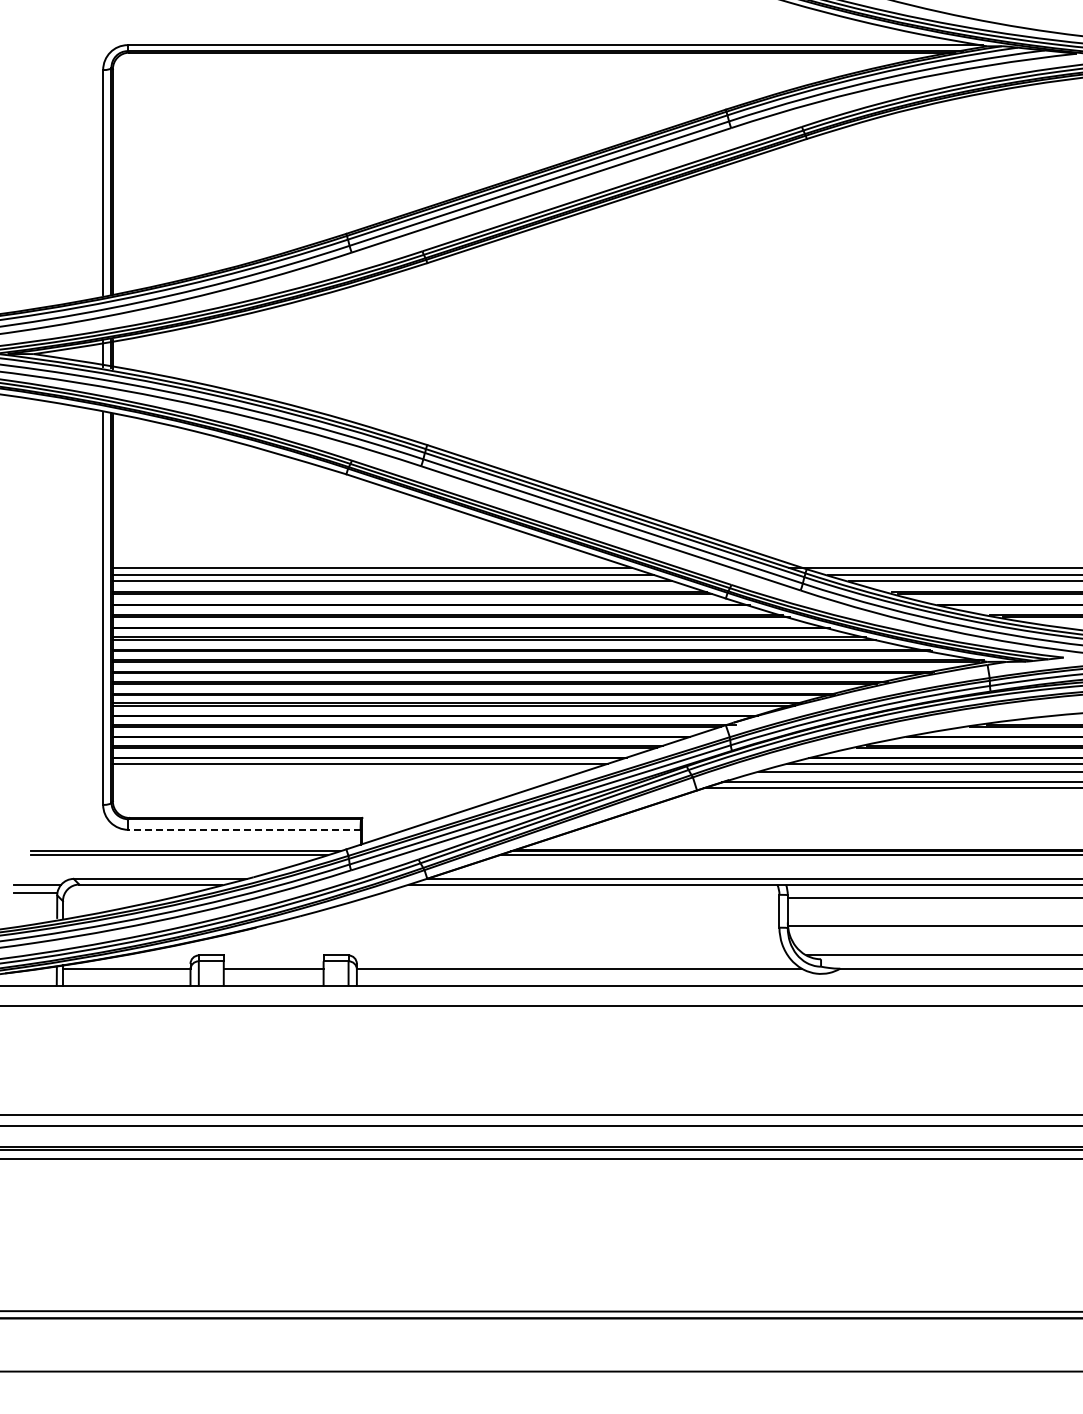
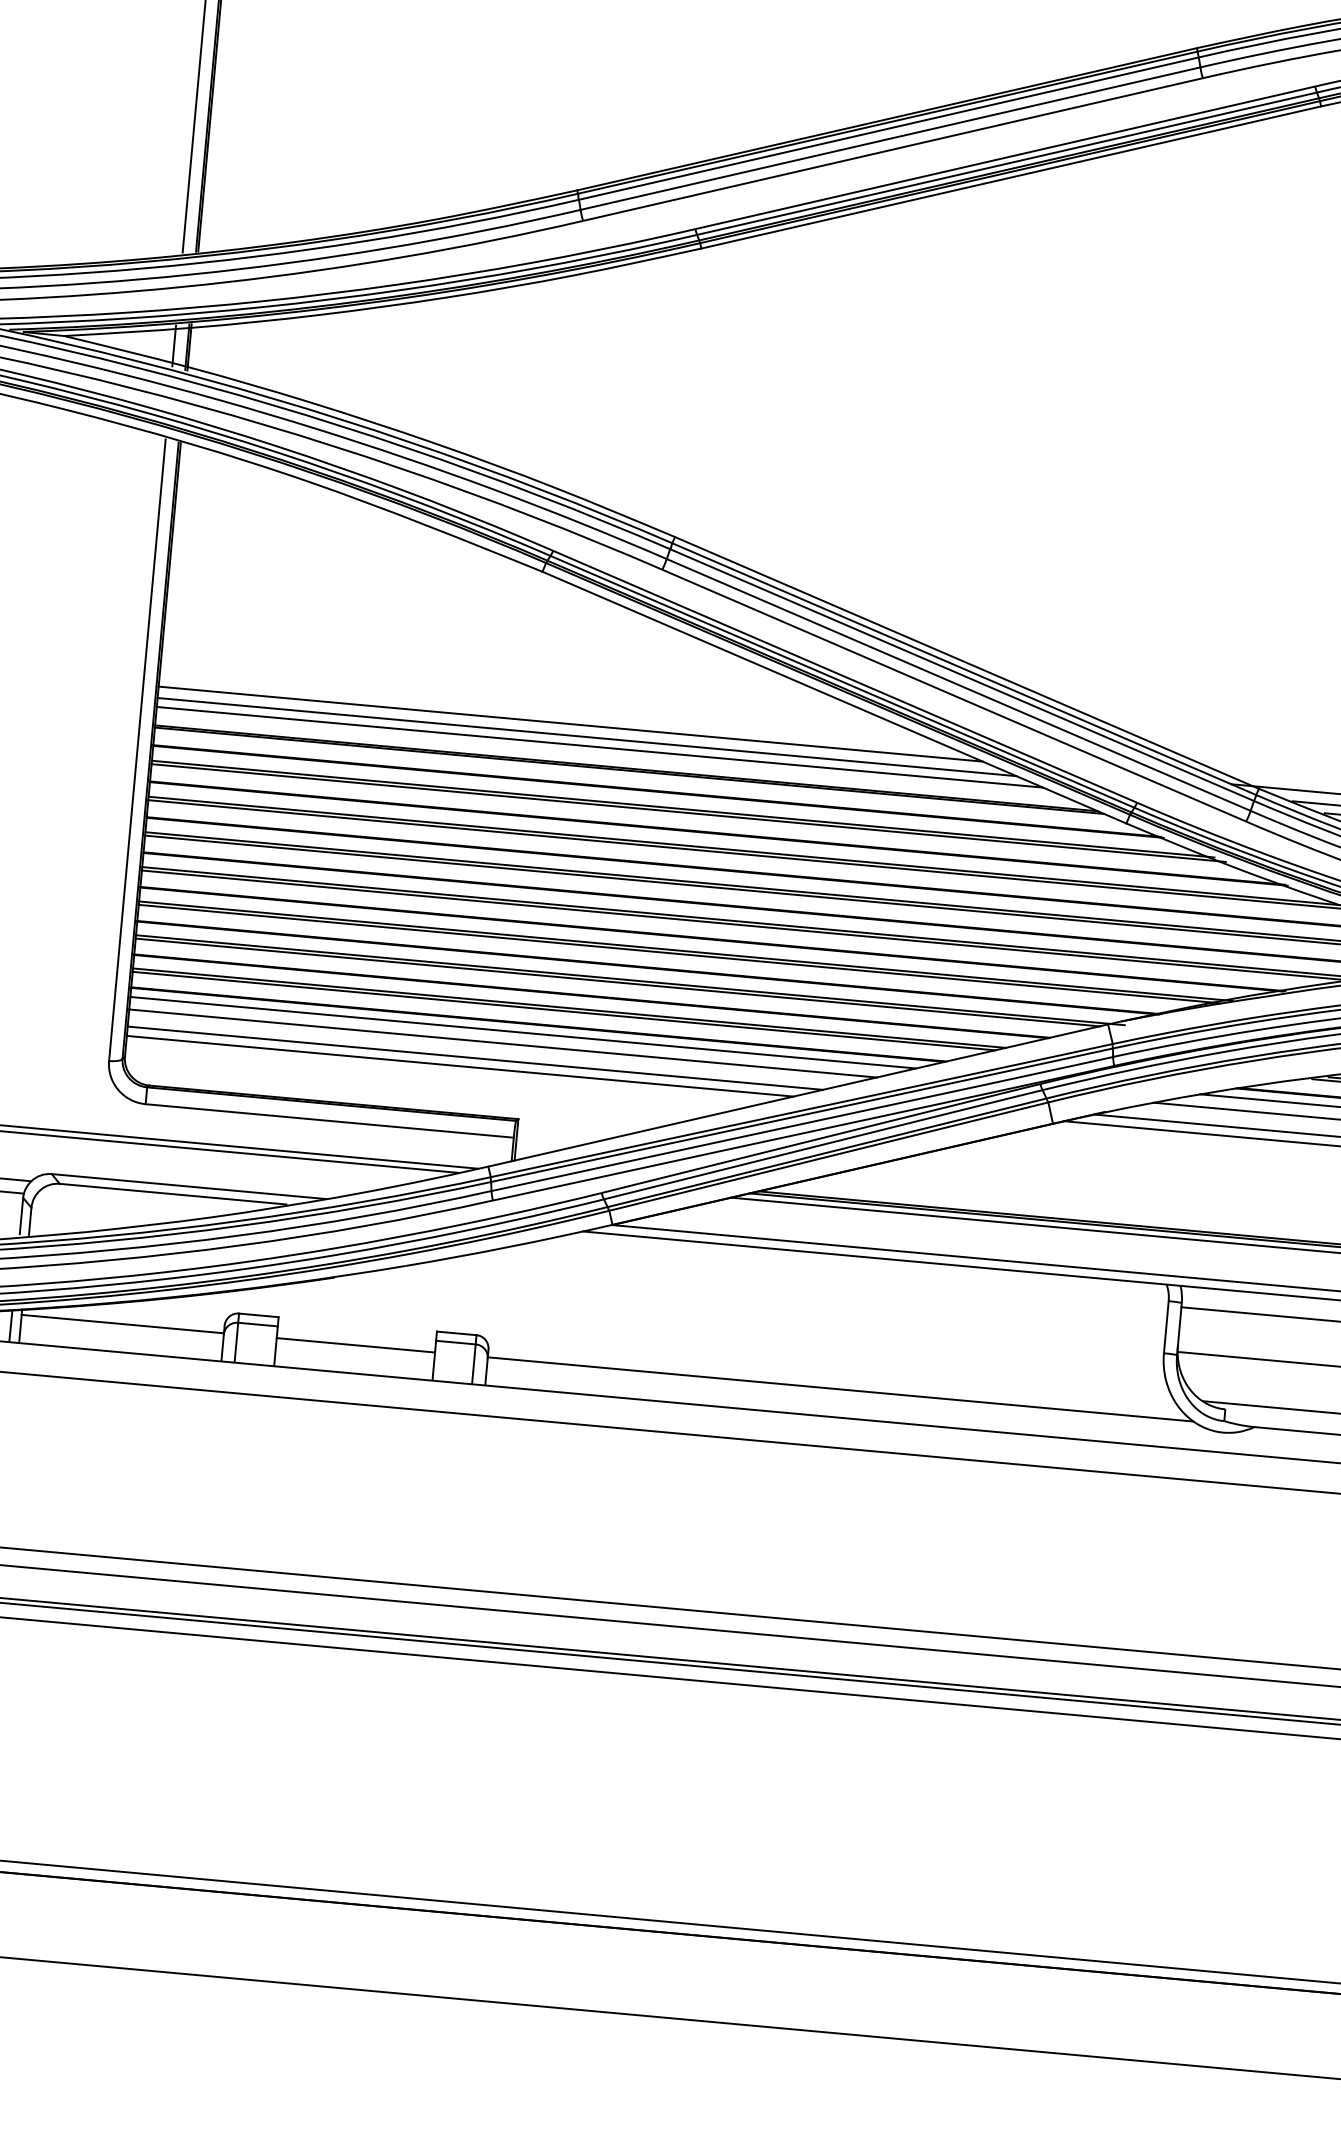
line: (348, 771) -> (502, 1043), added
line: (331, 782) -> (474, 1058), added
line: (322, 788) -> (459, 1066), added
line: (244, 829) -> (329, 1120), dashed -> solid

